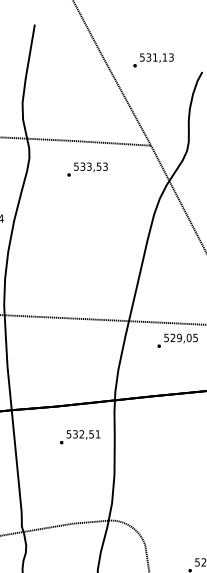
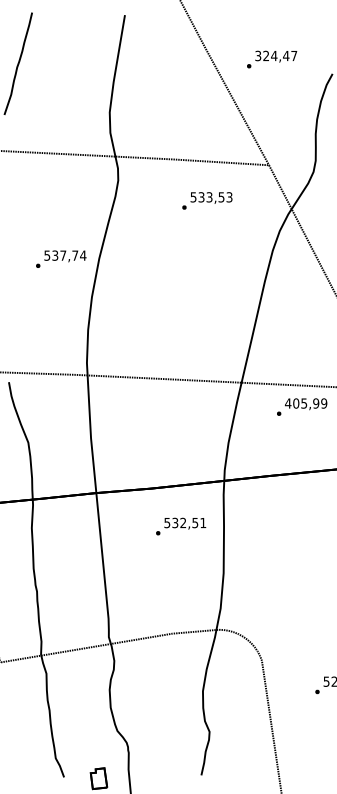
text: (157, 57) -> (276, 55), 531,13 -> 324,47
text: (87, 169) -> (207, 200), moved
text: (180, 337) -> (305, 403), 529,05 -> 405,99

